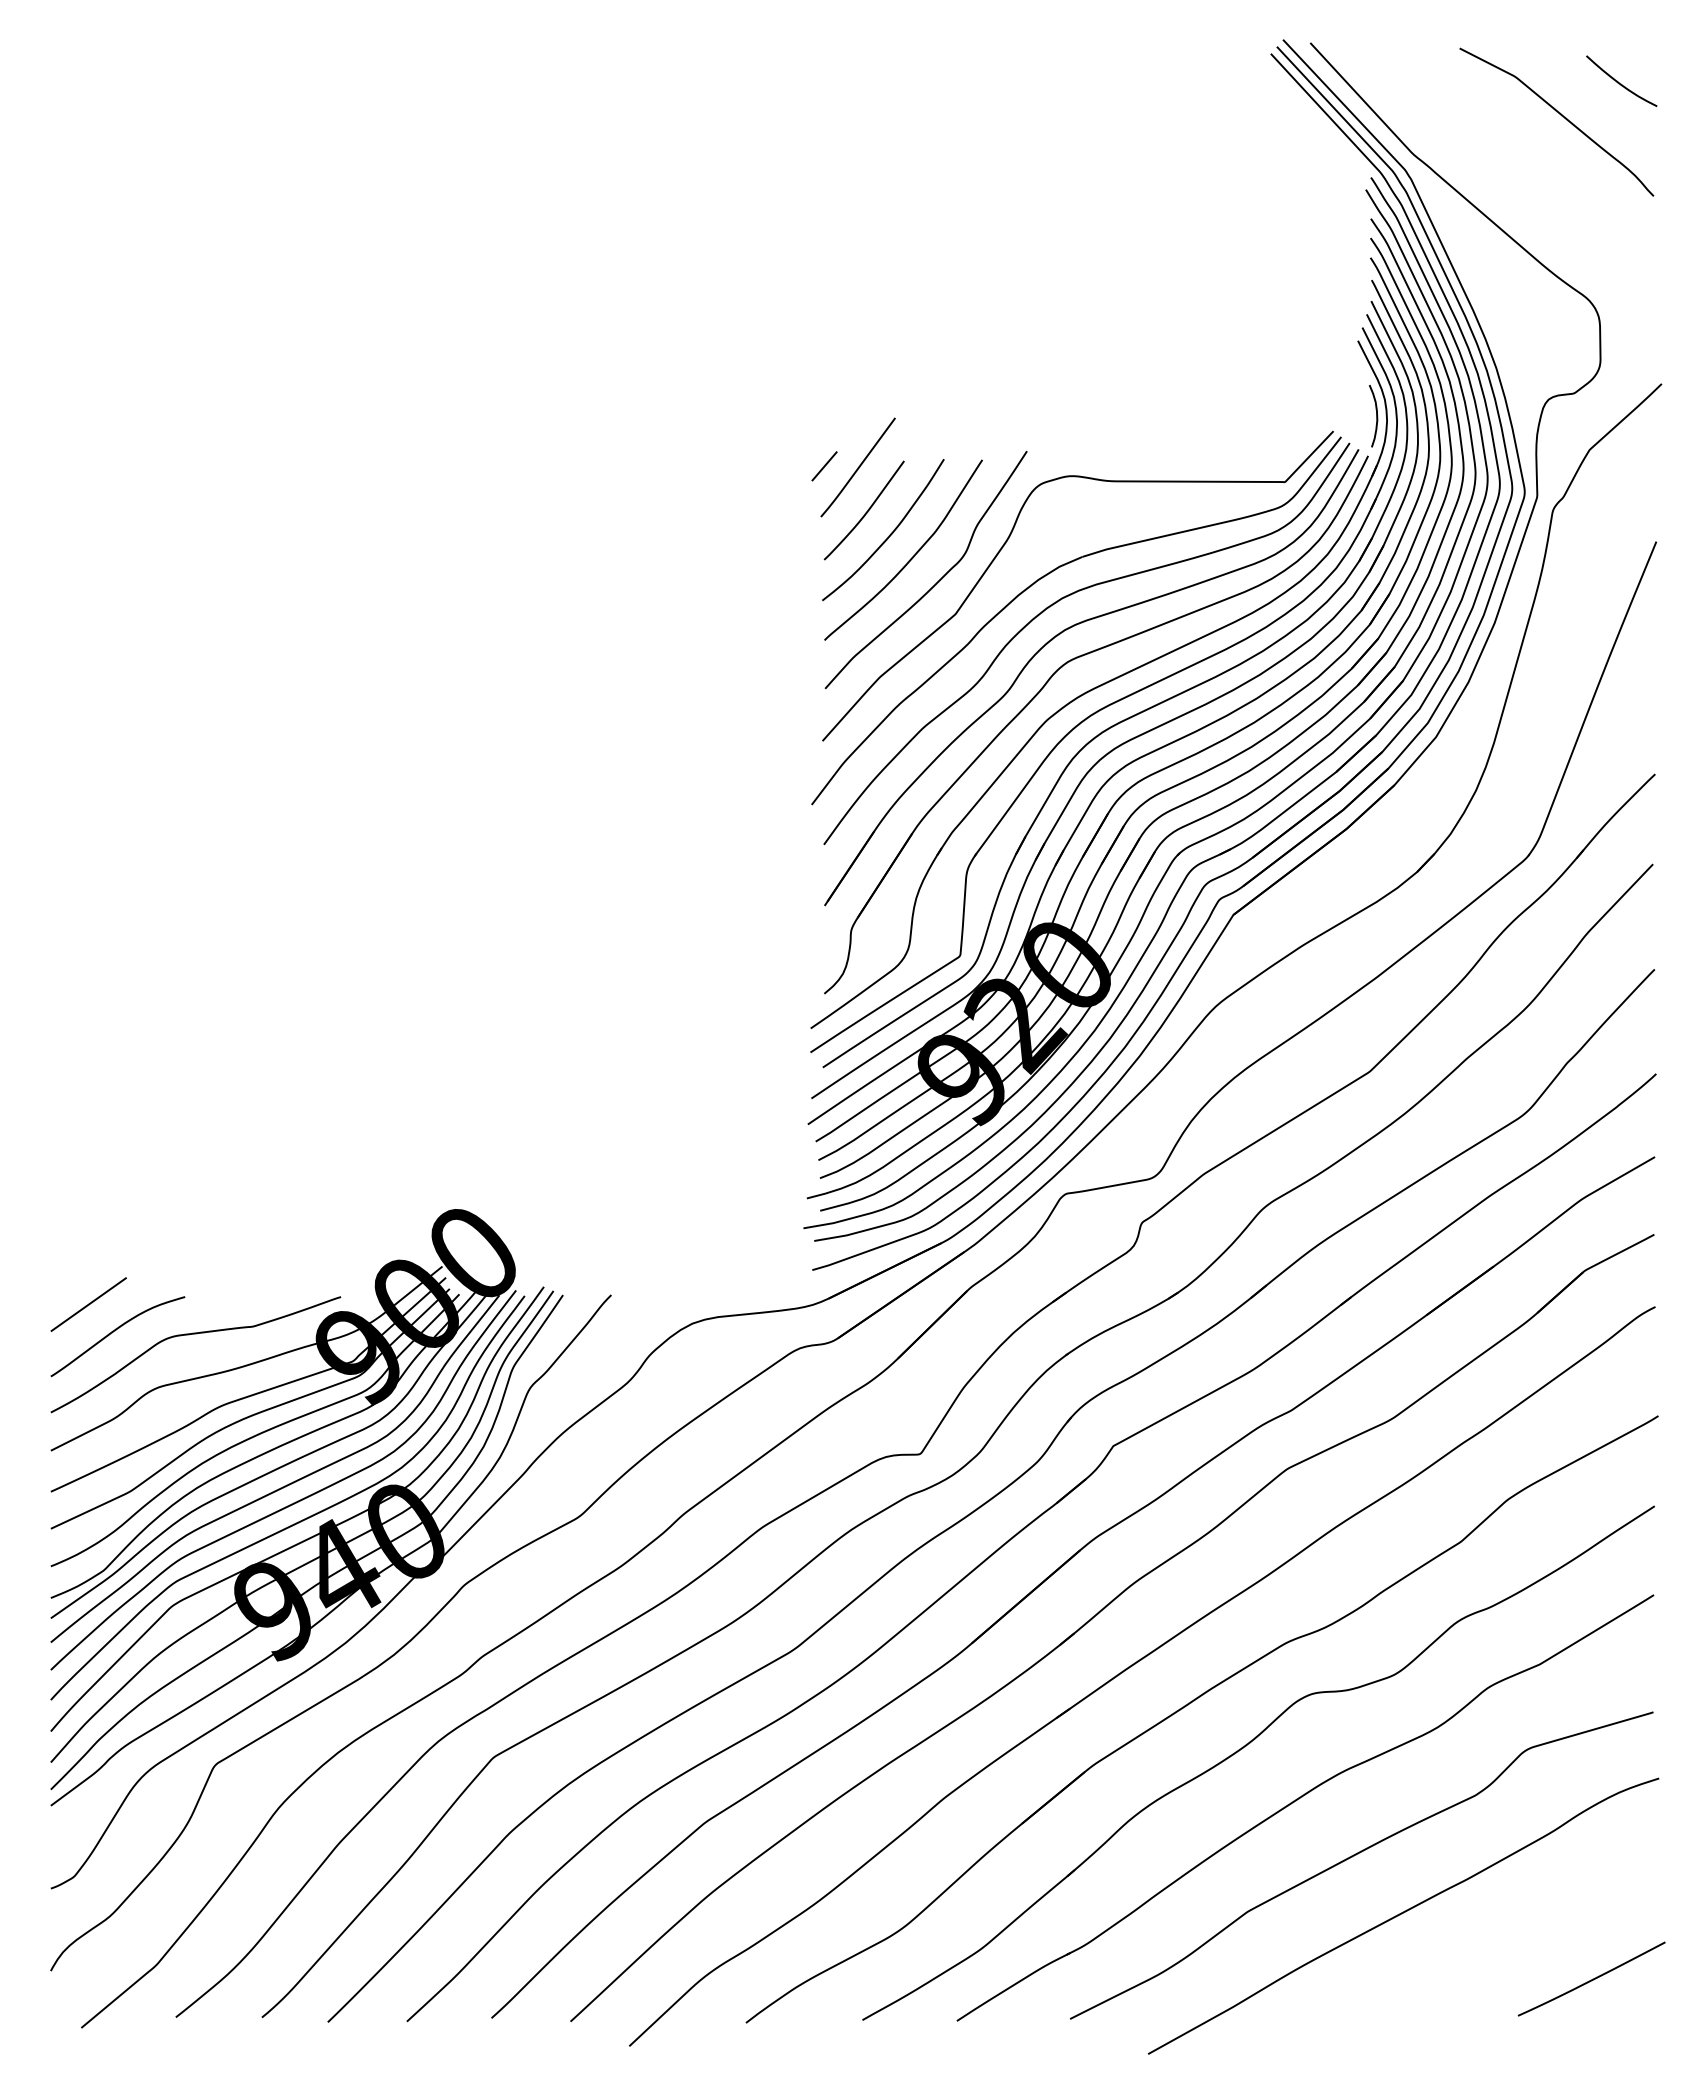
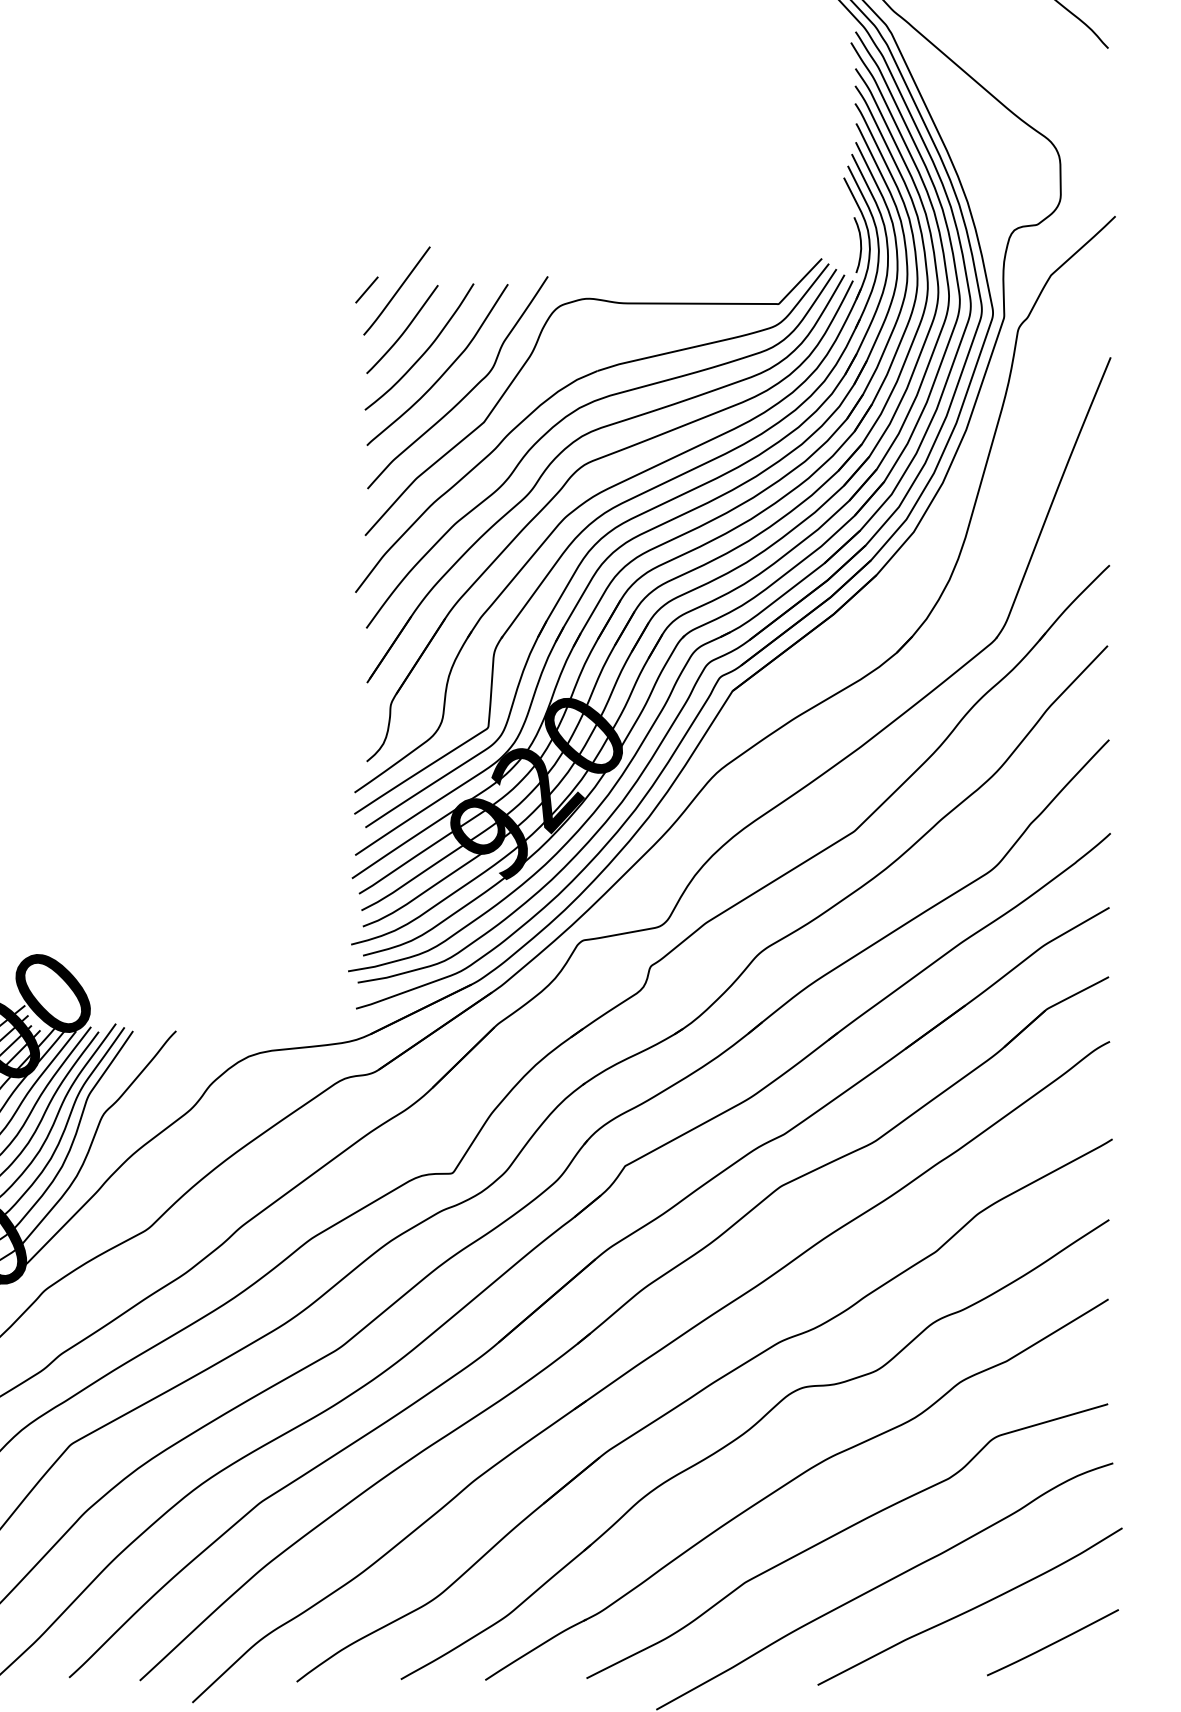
curve: (1499, 1941) -> (970, 1609), added

